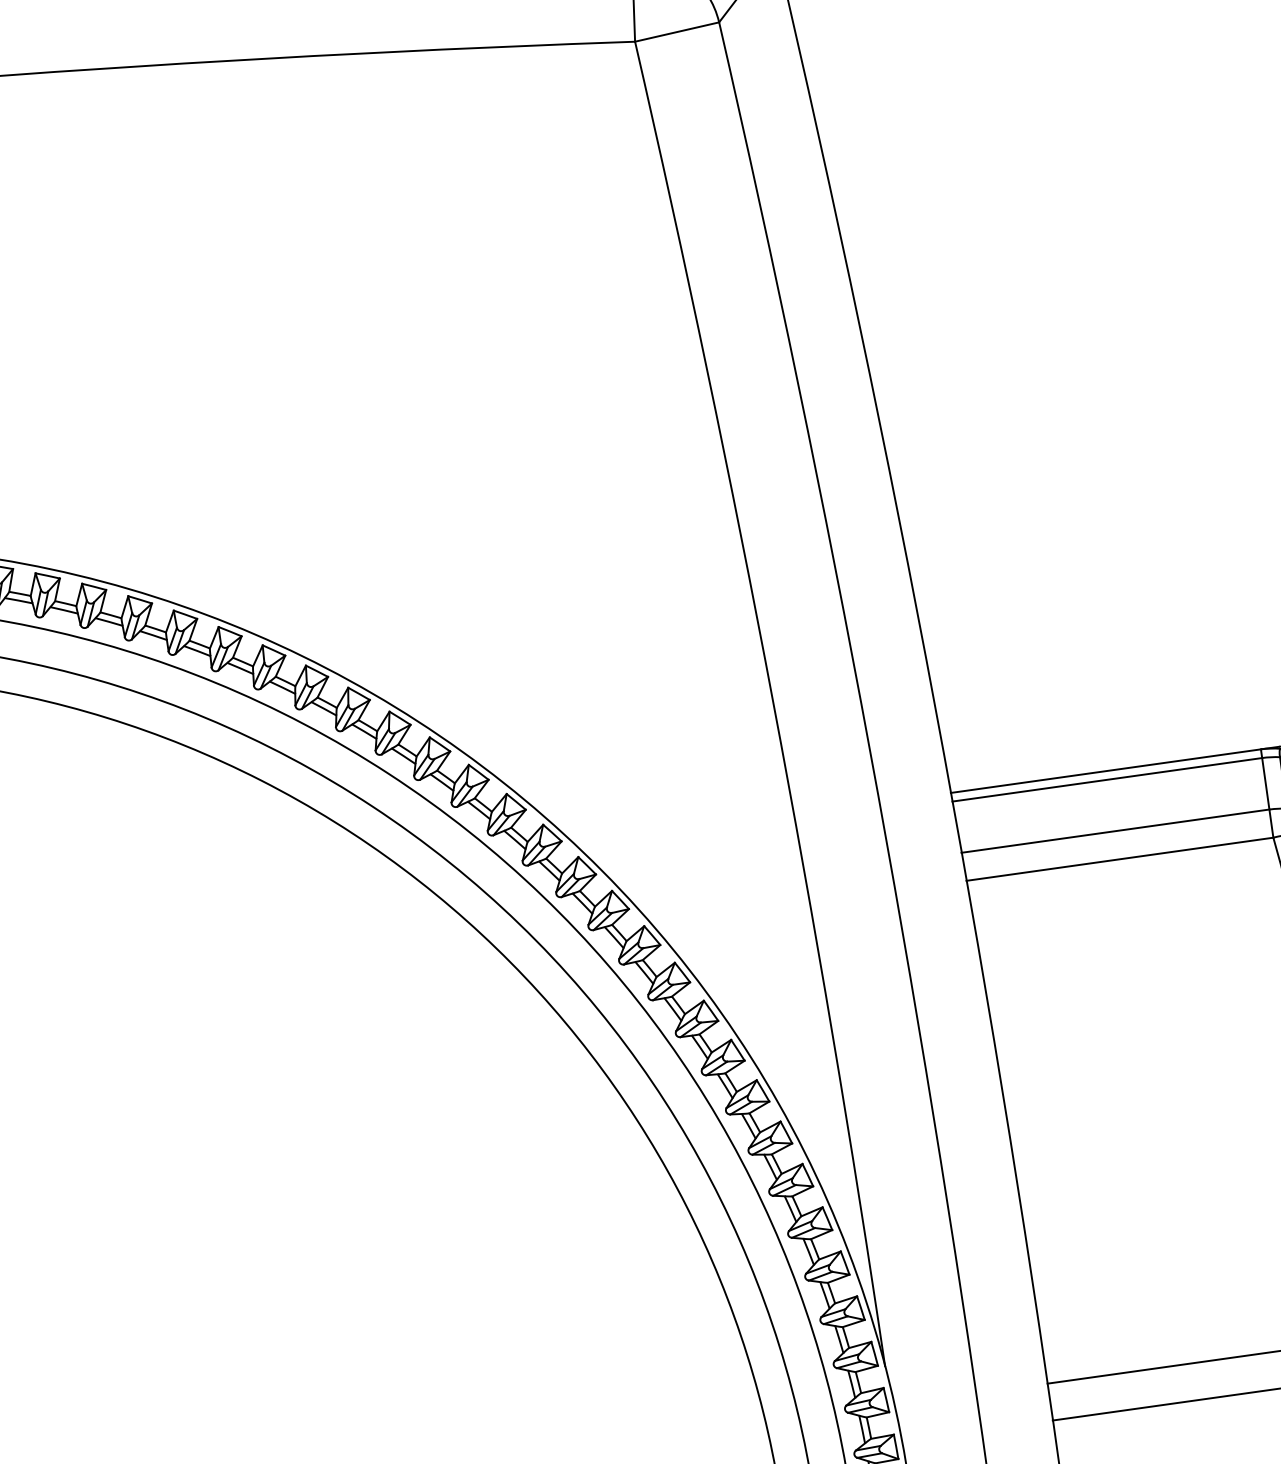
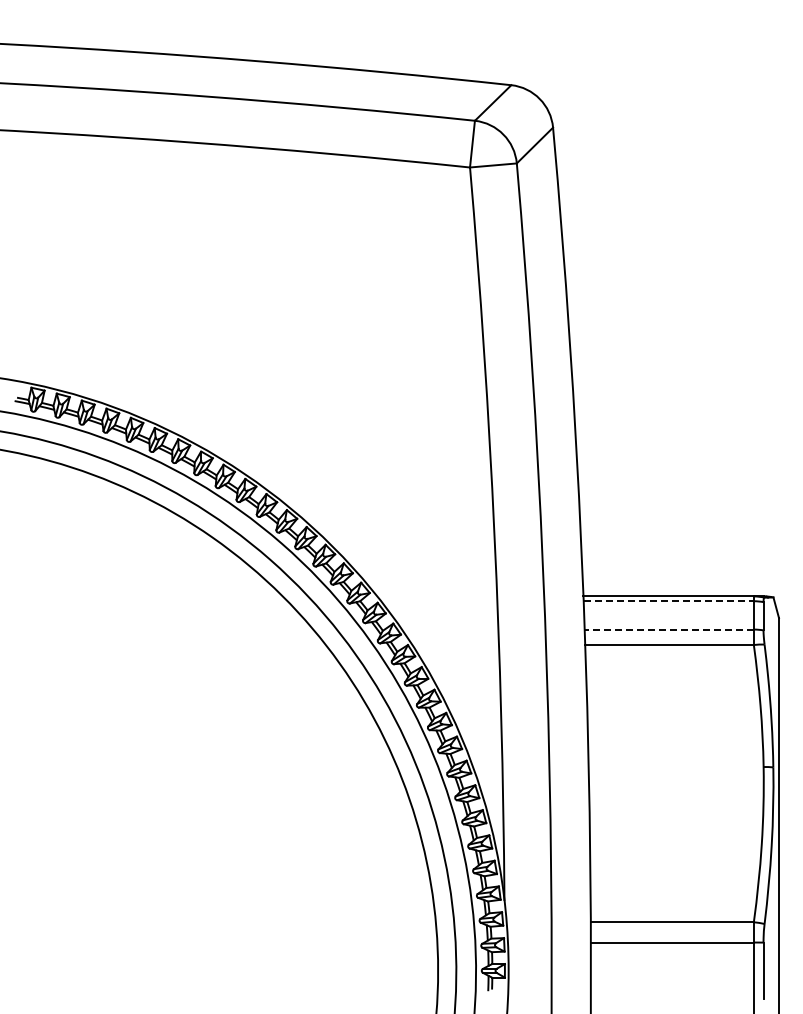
line: (1108, 780) -> (669, 601), solid -> dashed
line: (1115, 831) -> (669, 629), solid -> dashed

